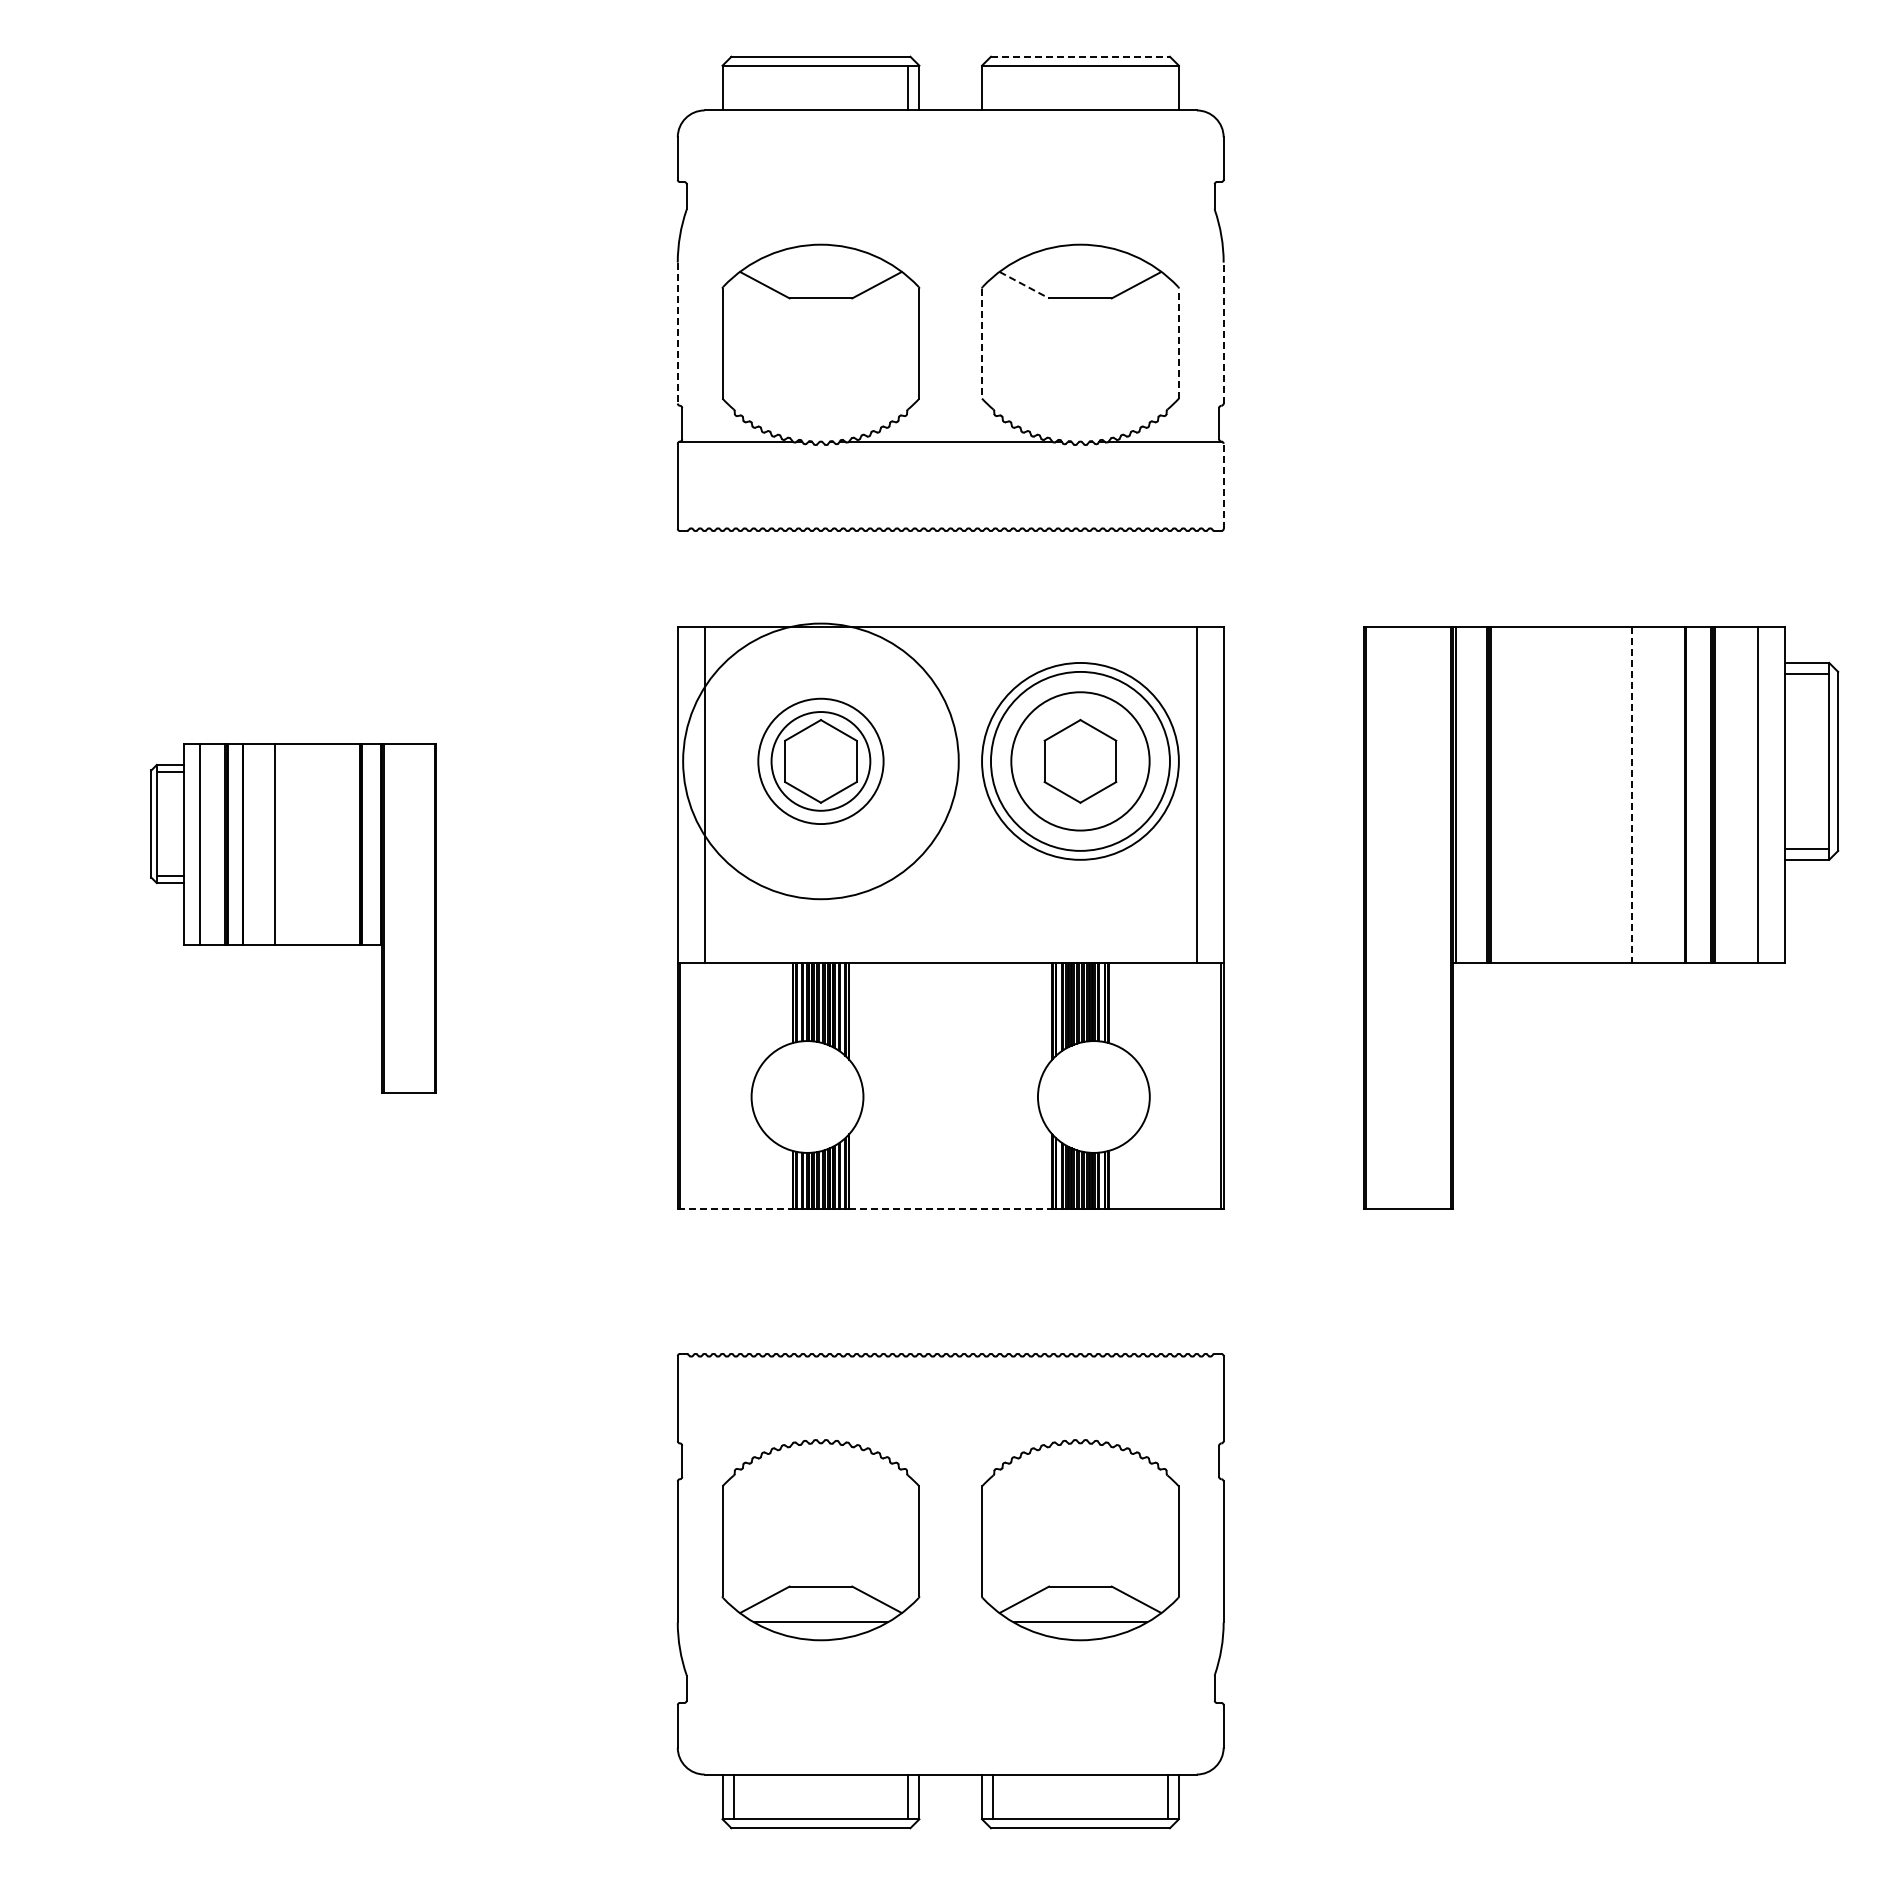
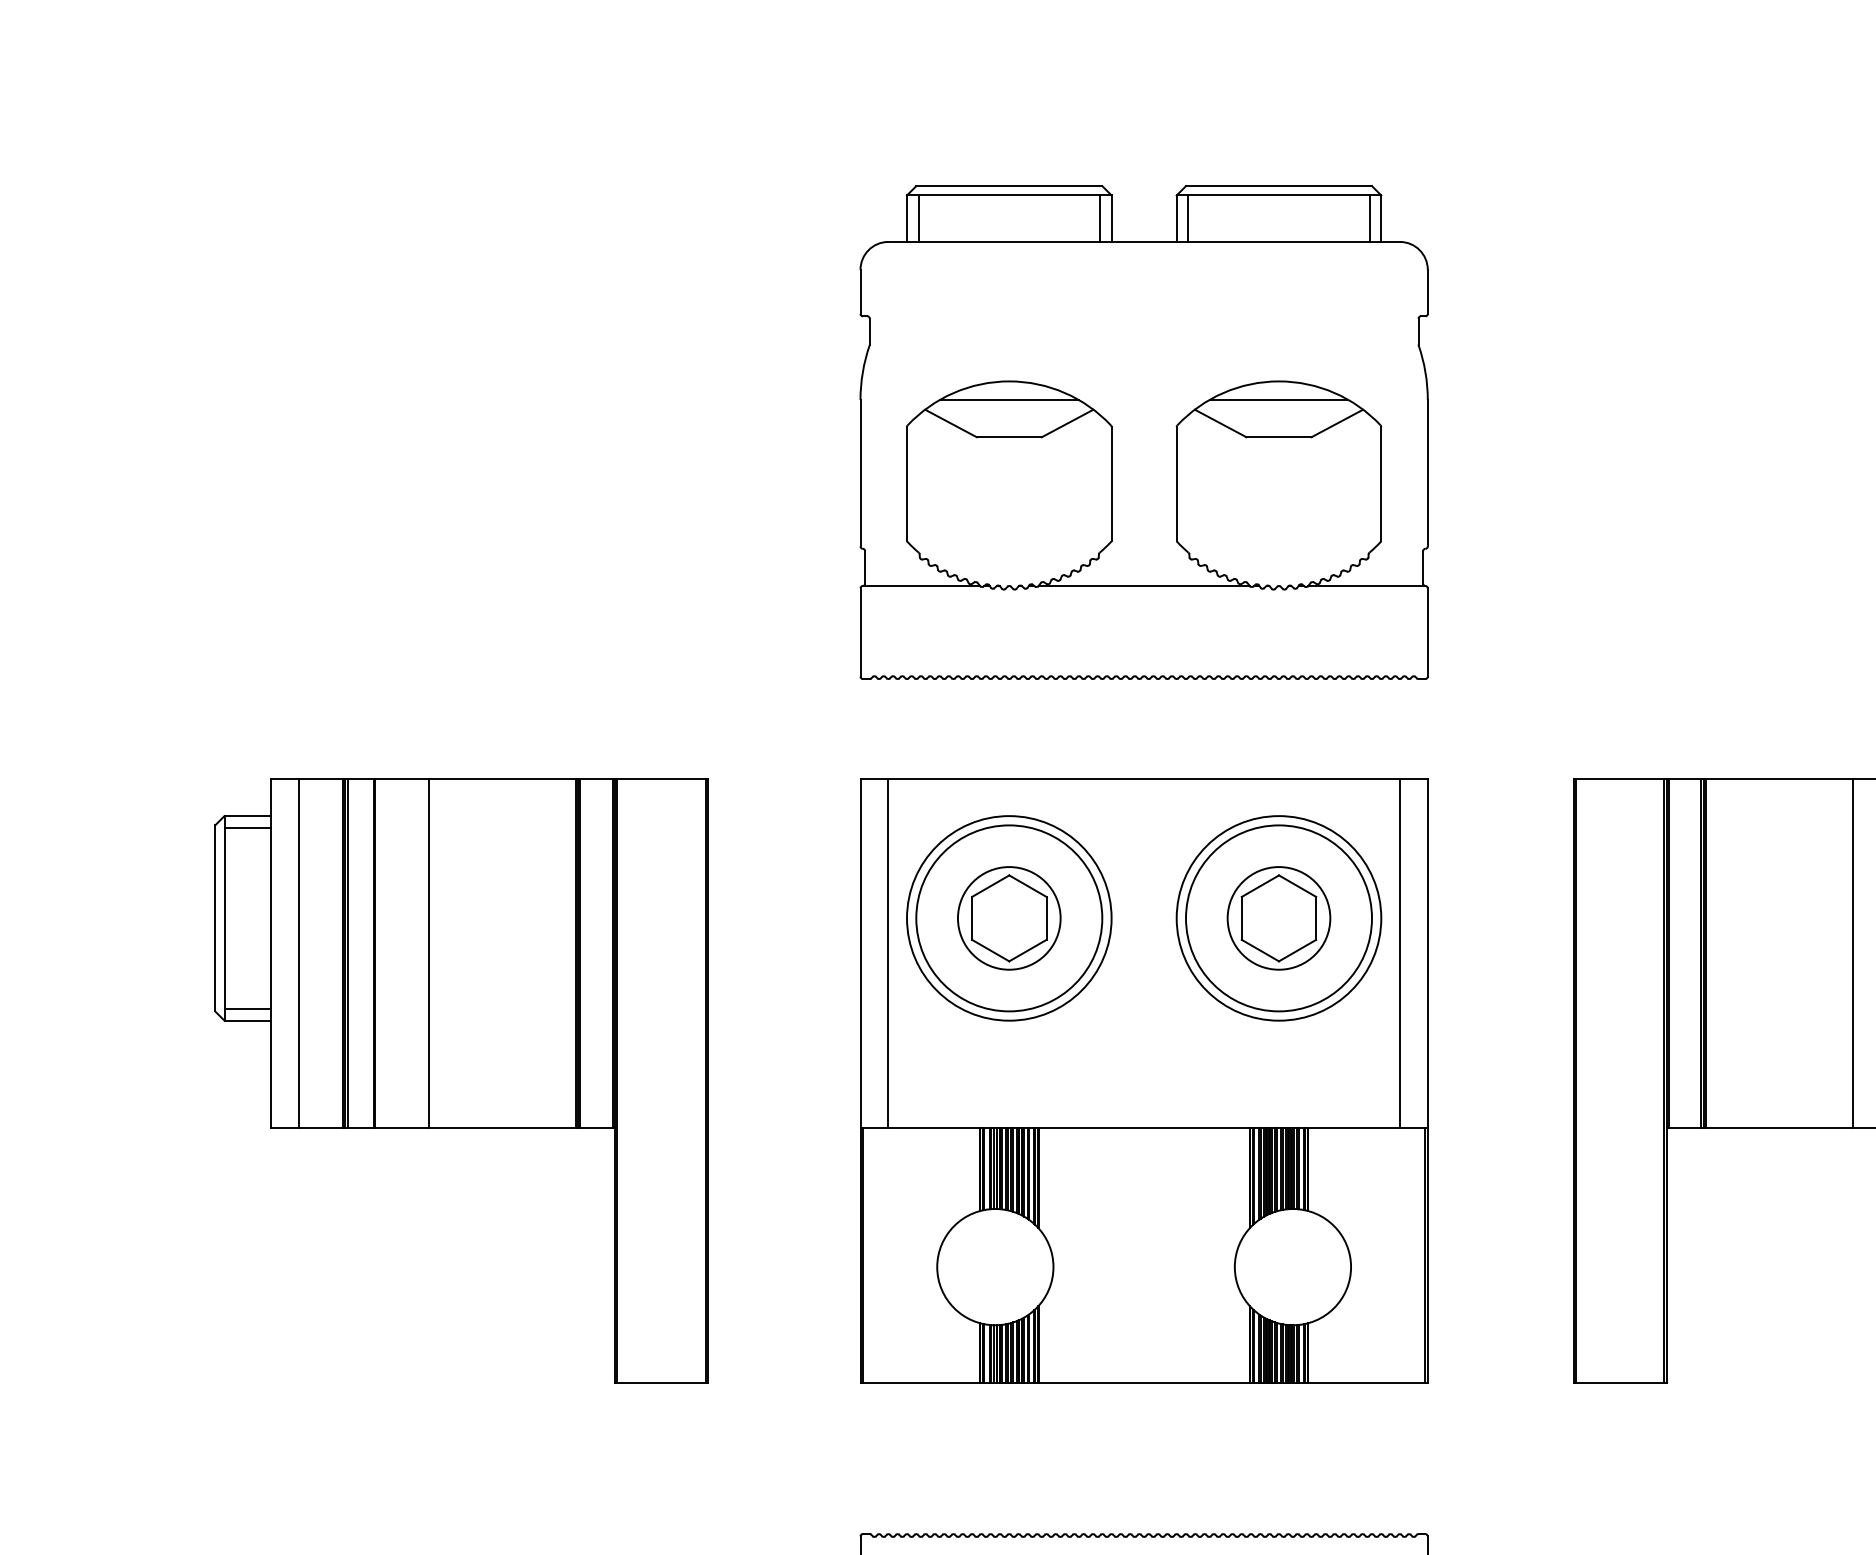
line: (1080, 56) -> (1279, 185), dashed -> solid
line: (733, 87) -> (918, 218), added
line: (993, 87) -> (1188, 218), added
line: (1167, 87) -> (1369, 218), added
line: (820, 262) -> (1008, 399), added
line: (1080, 262) -> (1279, 399), added
line: (1024, 285) -> (1220, 423), dashed -> solid
line: (1223, 332) -> (1427, 472), dashed -> solid
line: (677, 333) -> (860, 473), dashed -> solid
line: (1178, 343) -> (1380, 484), dashed -> solid
line: (982, 344) -> (1177, 485), dashed -> solid
line: (1223, 486) -> (1427, 632), dashed -> solid
circle: (820, 760) -> (1008, 917), size x0.71
circle: (820, 760) -> (1008, 917), size x1.43
circle: (1080, 761) -> (1279, 918), size x0.71
line: (1632, 794) -> (1852, 952), dashed -> solid
part: (293, 917) -> (461, 1080), size x1.67
line: (735, 1208) -> (920, 1383), dashed -> solid
line: (950, 1208) -> (1143, 1383), dashed -> solid

